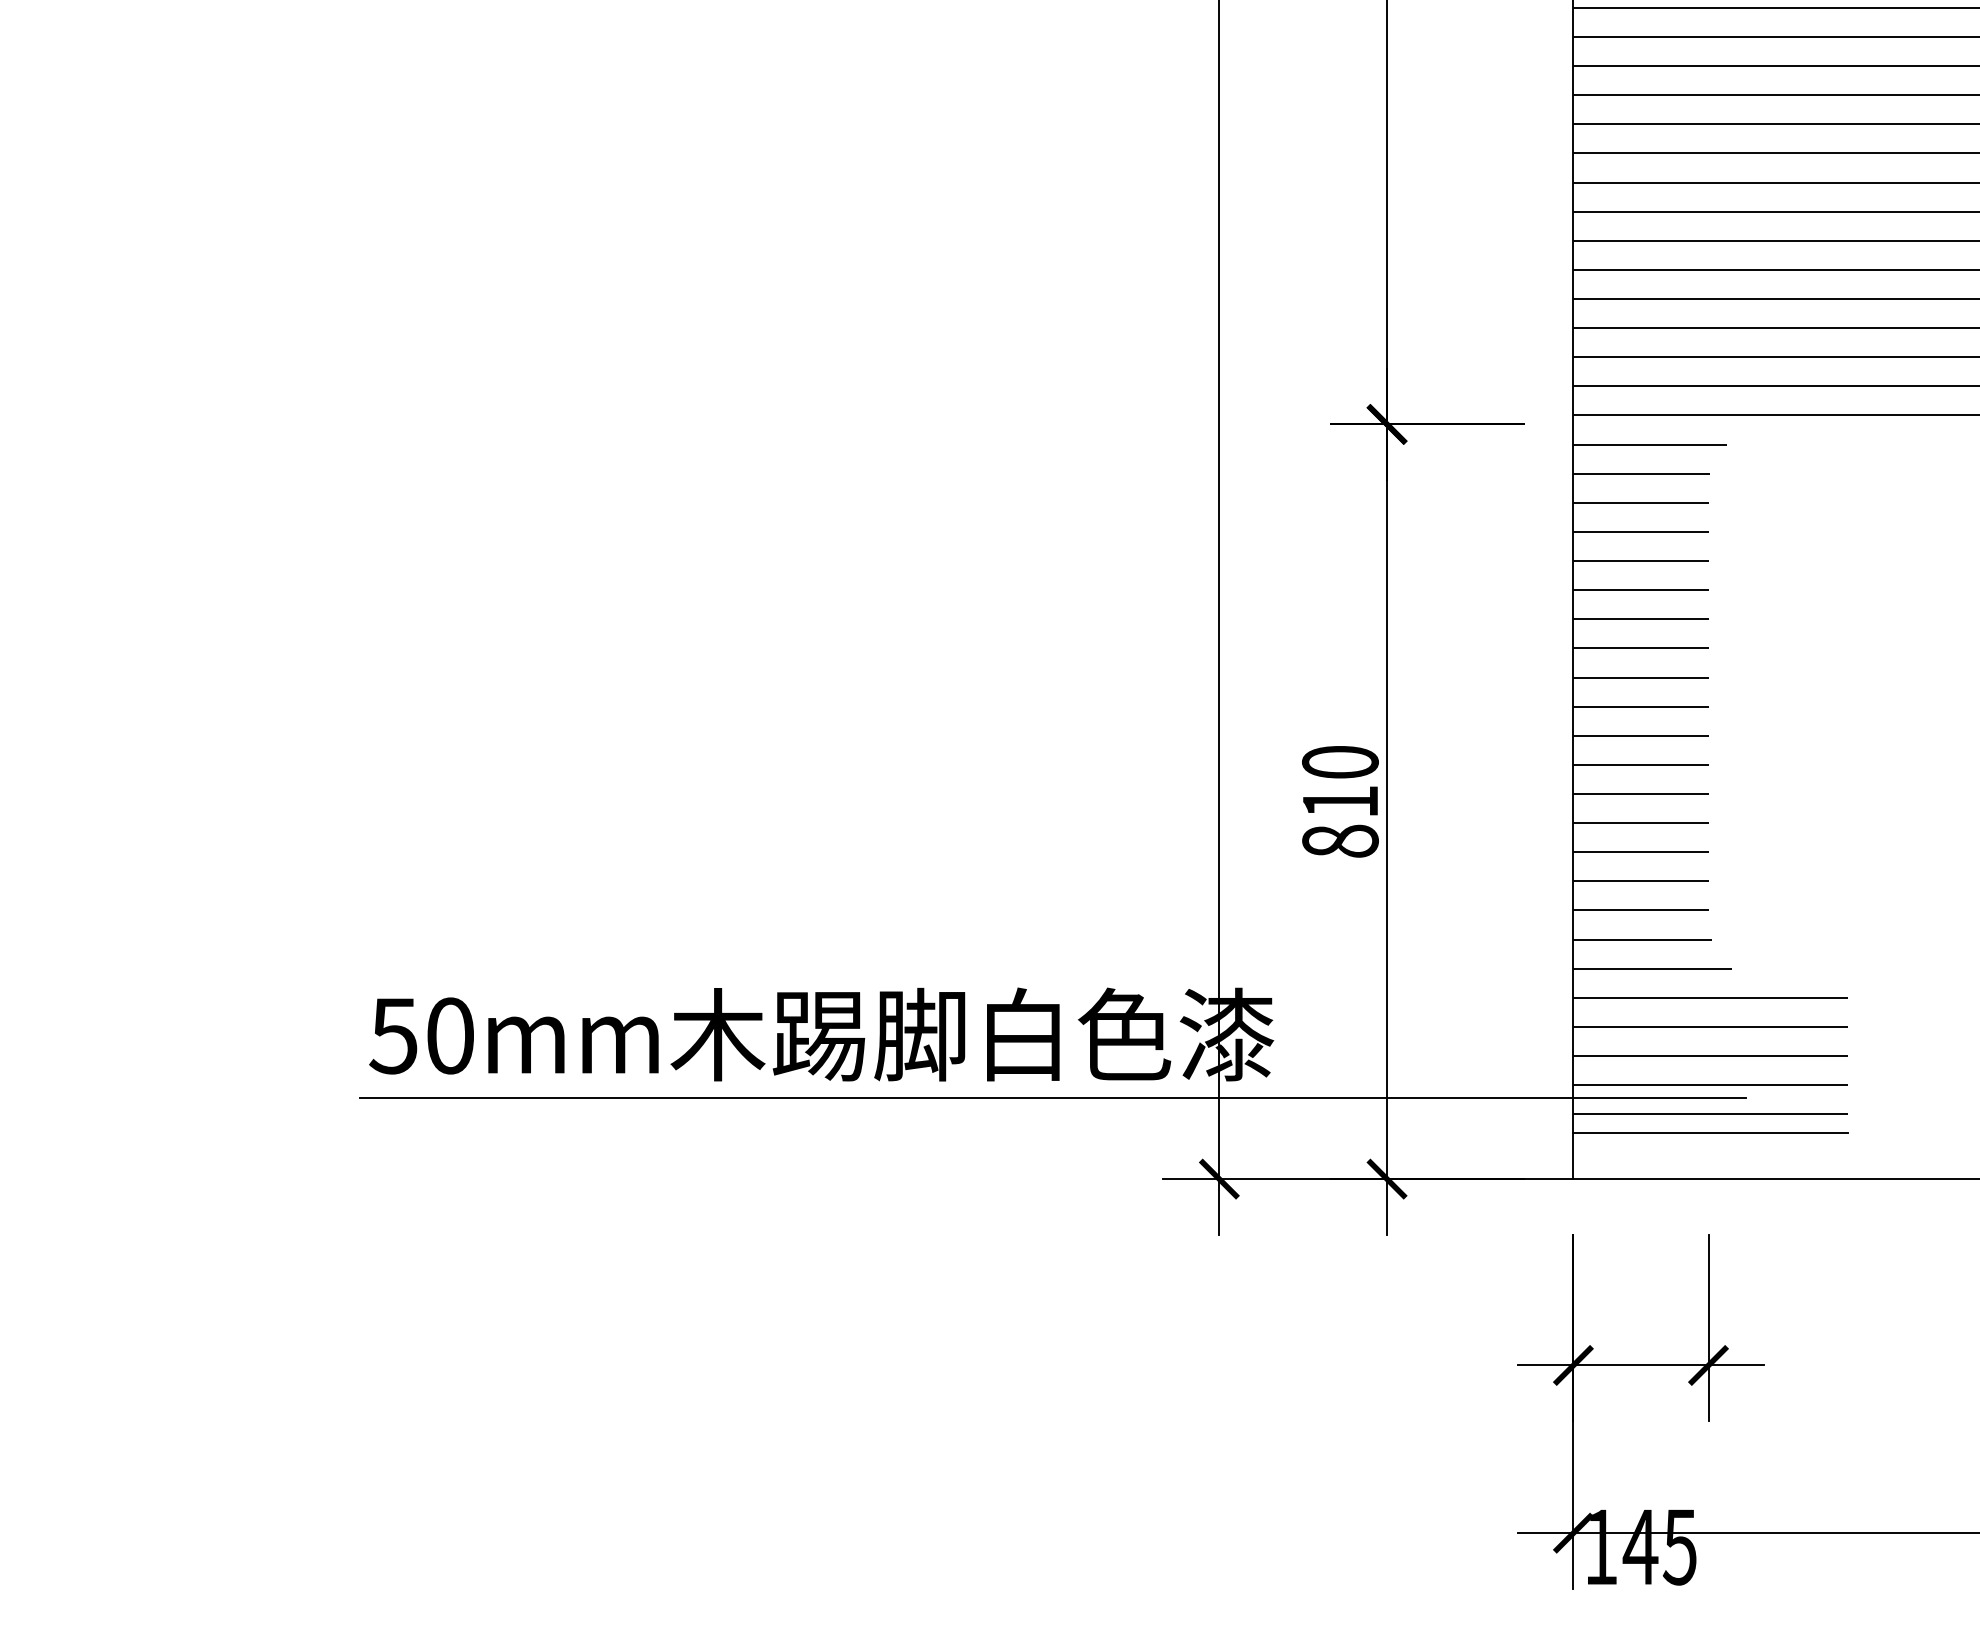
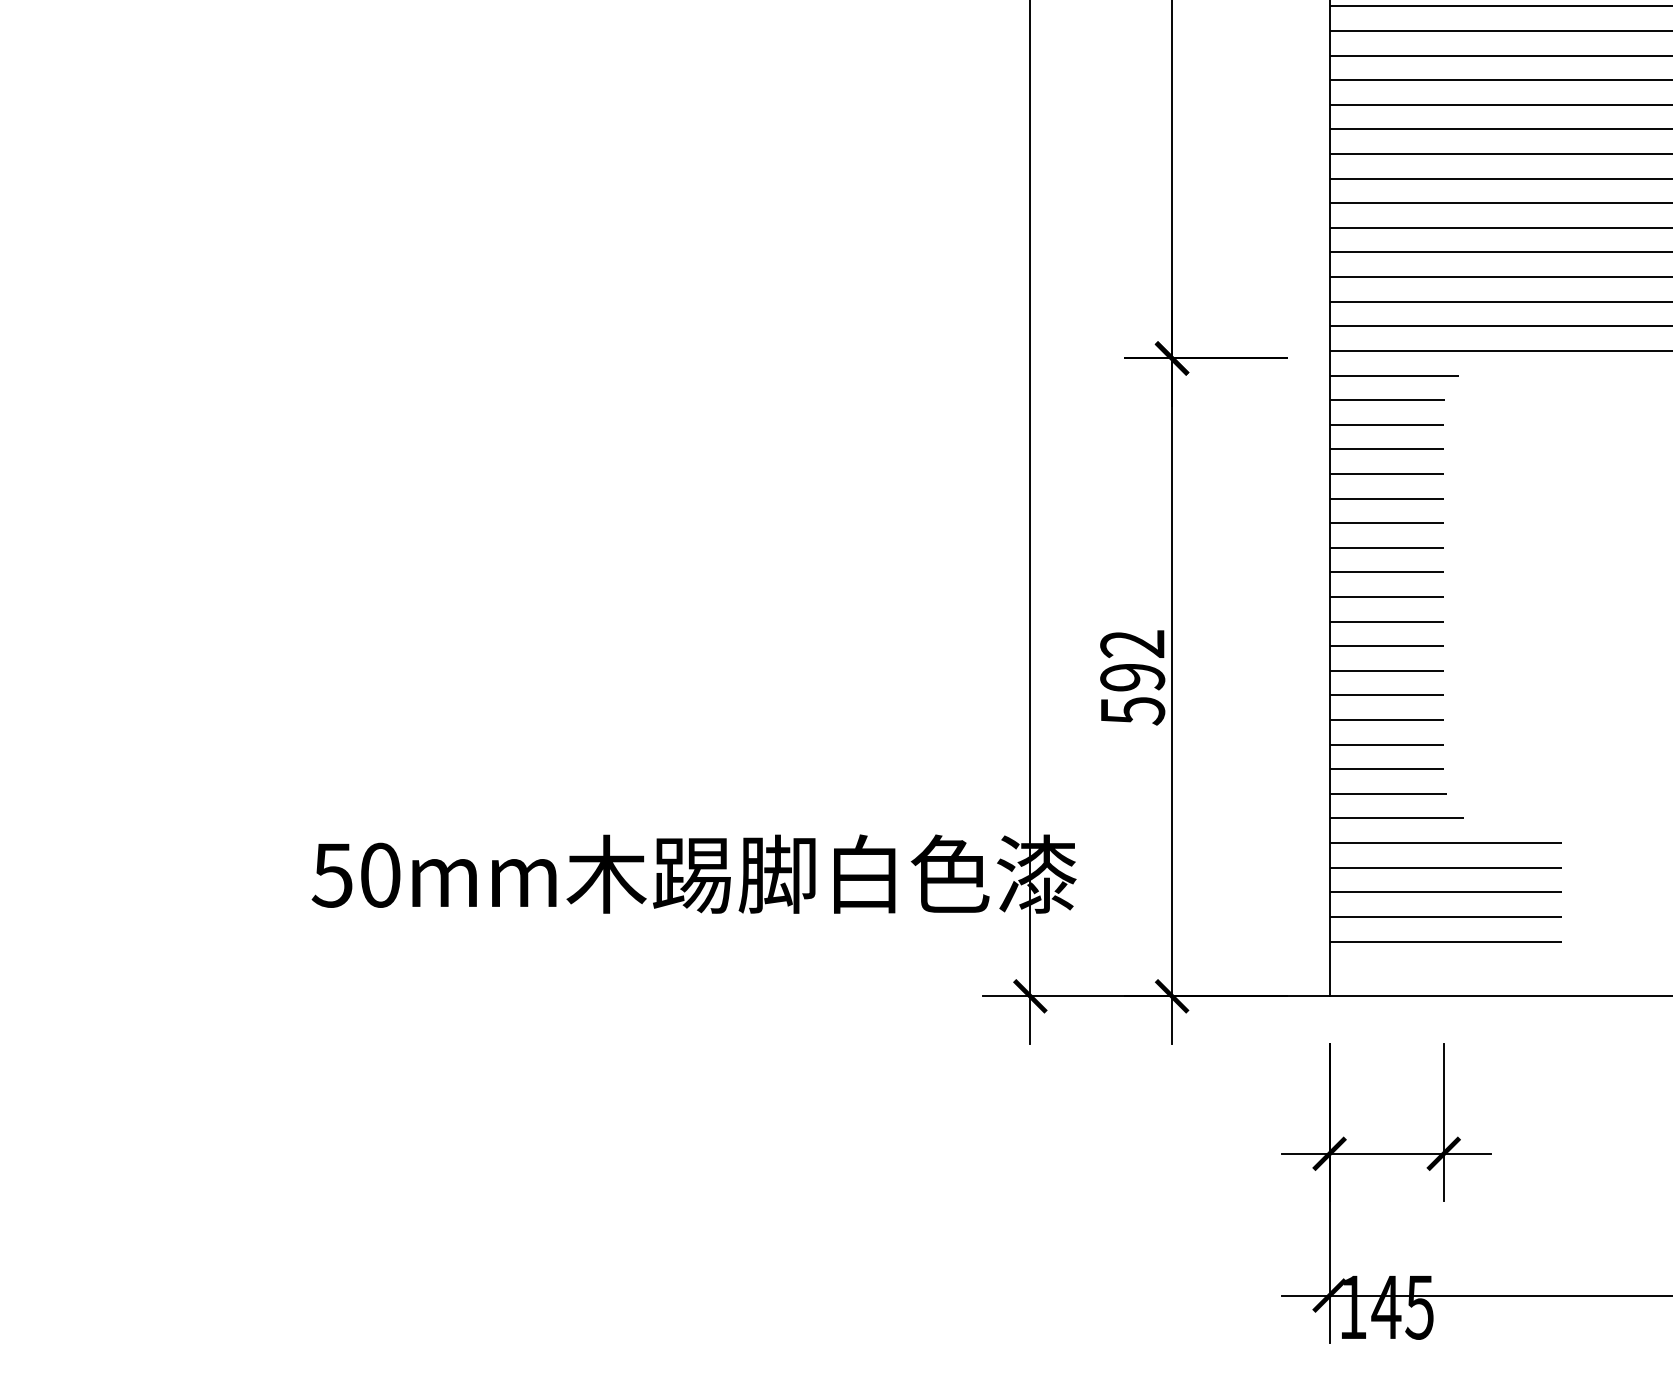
text: (1340, 802) -> (1132, 678), 810 -> 592
line: (1052, 1098) -> (889, 928), removed
line: (1710, 1132) -> (1445, 956), removed

